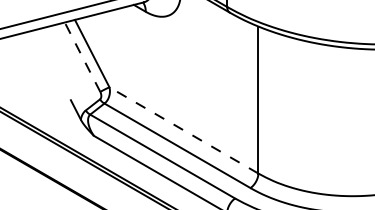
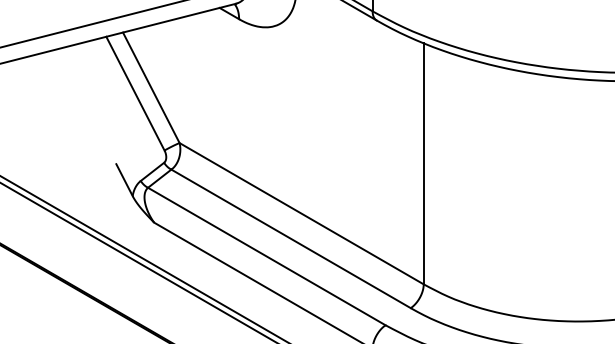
line: (82, 57) -> (135, 94), dashed -> solid
line: (183, 130) -> (300, 213), dashed -> solid

